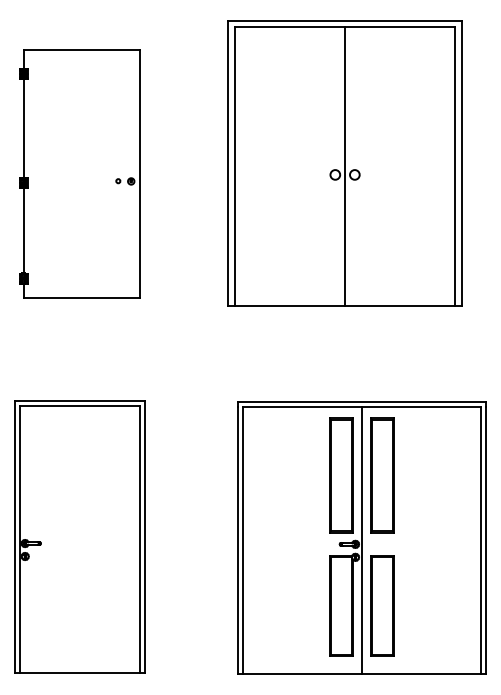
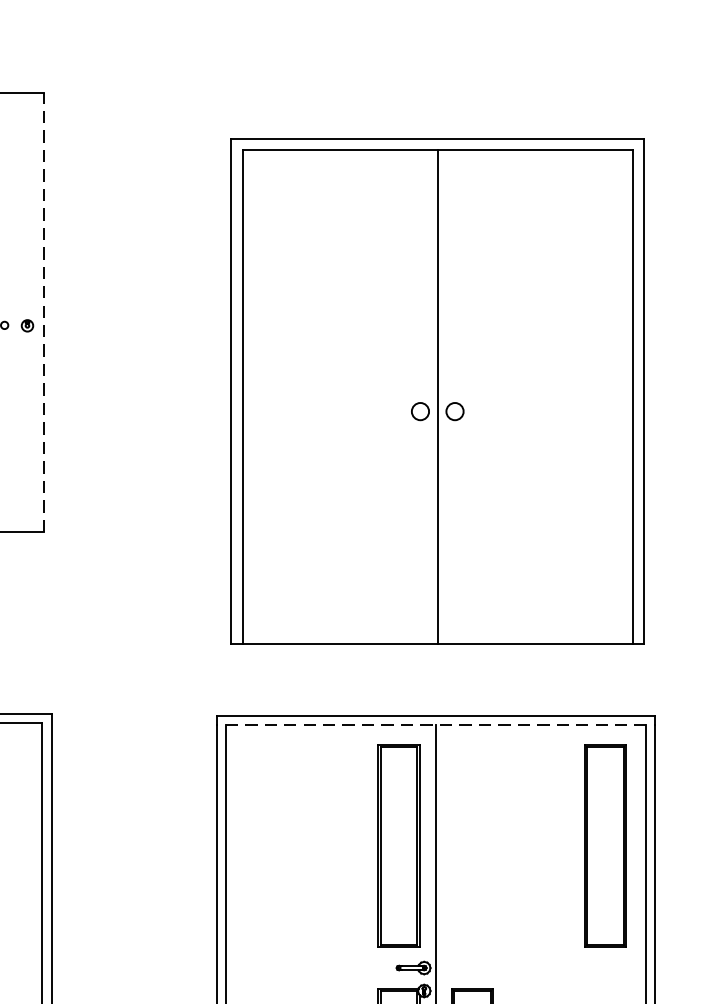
part: (344, 163) -> (436, 391), moved
line: (140, 173) -> (43, 311), solid -> dashed
line: (361, 406) -> (434, 724), solid -> dashed
part: (382, 475) -> (604, 846), moved

